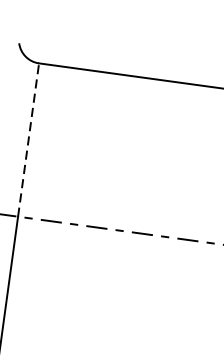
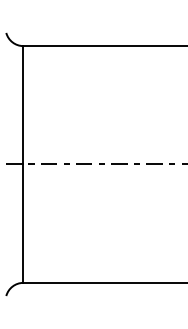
line: (28, 139) -> (23, 104), dashed -> solid

